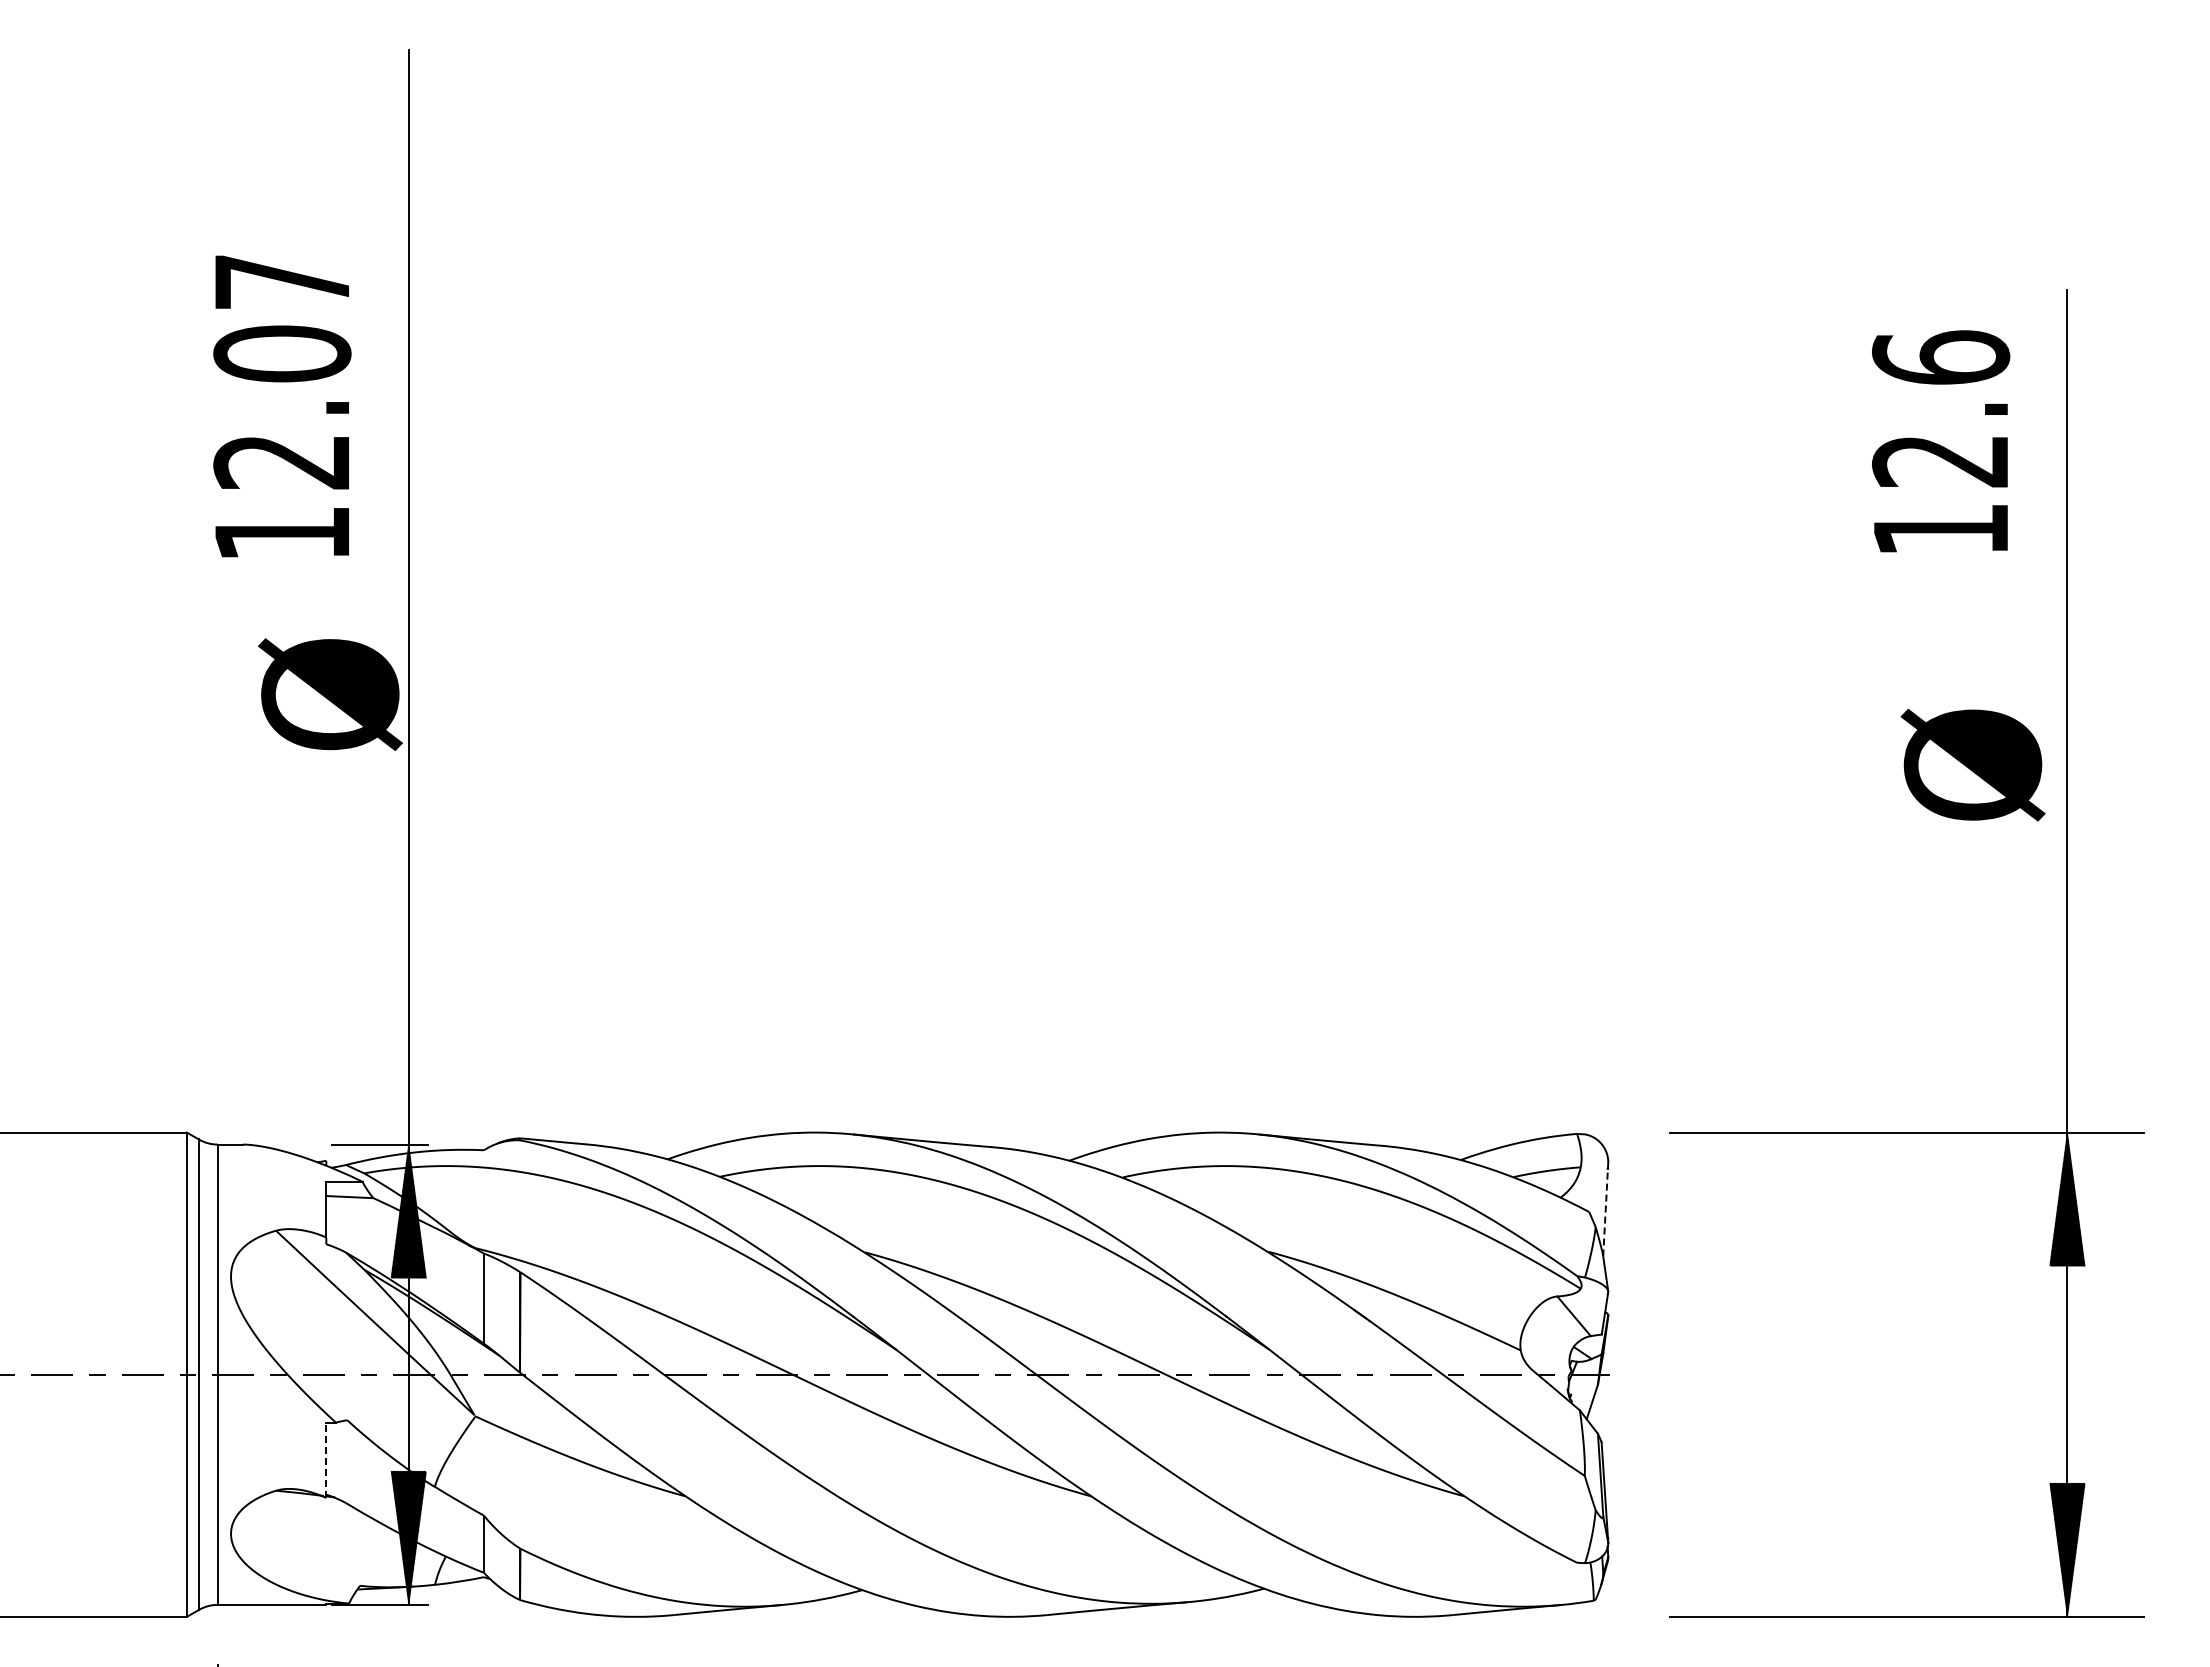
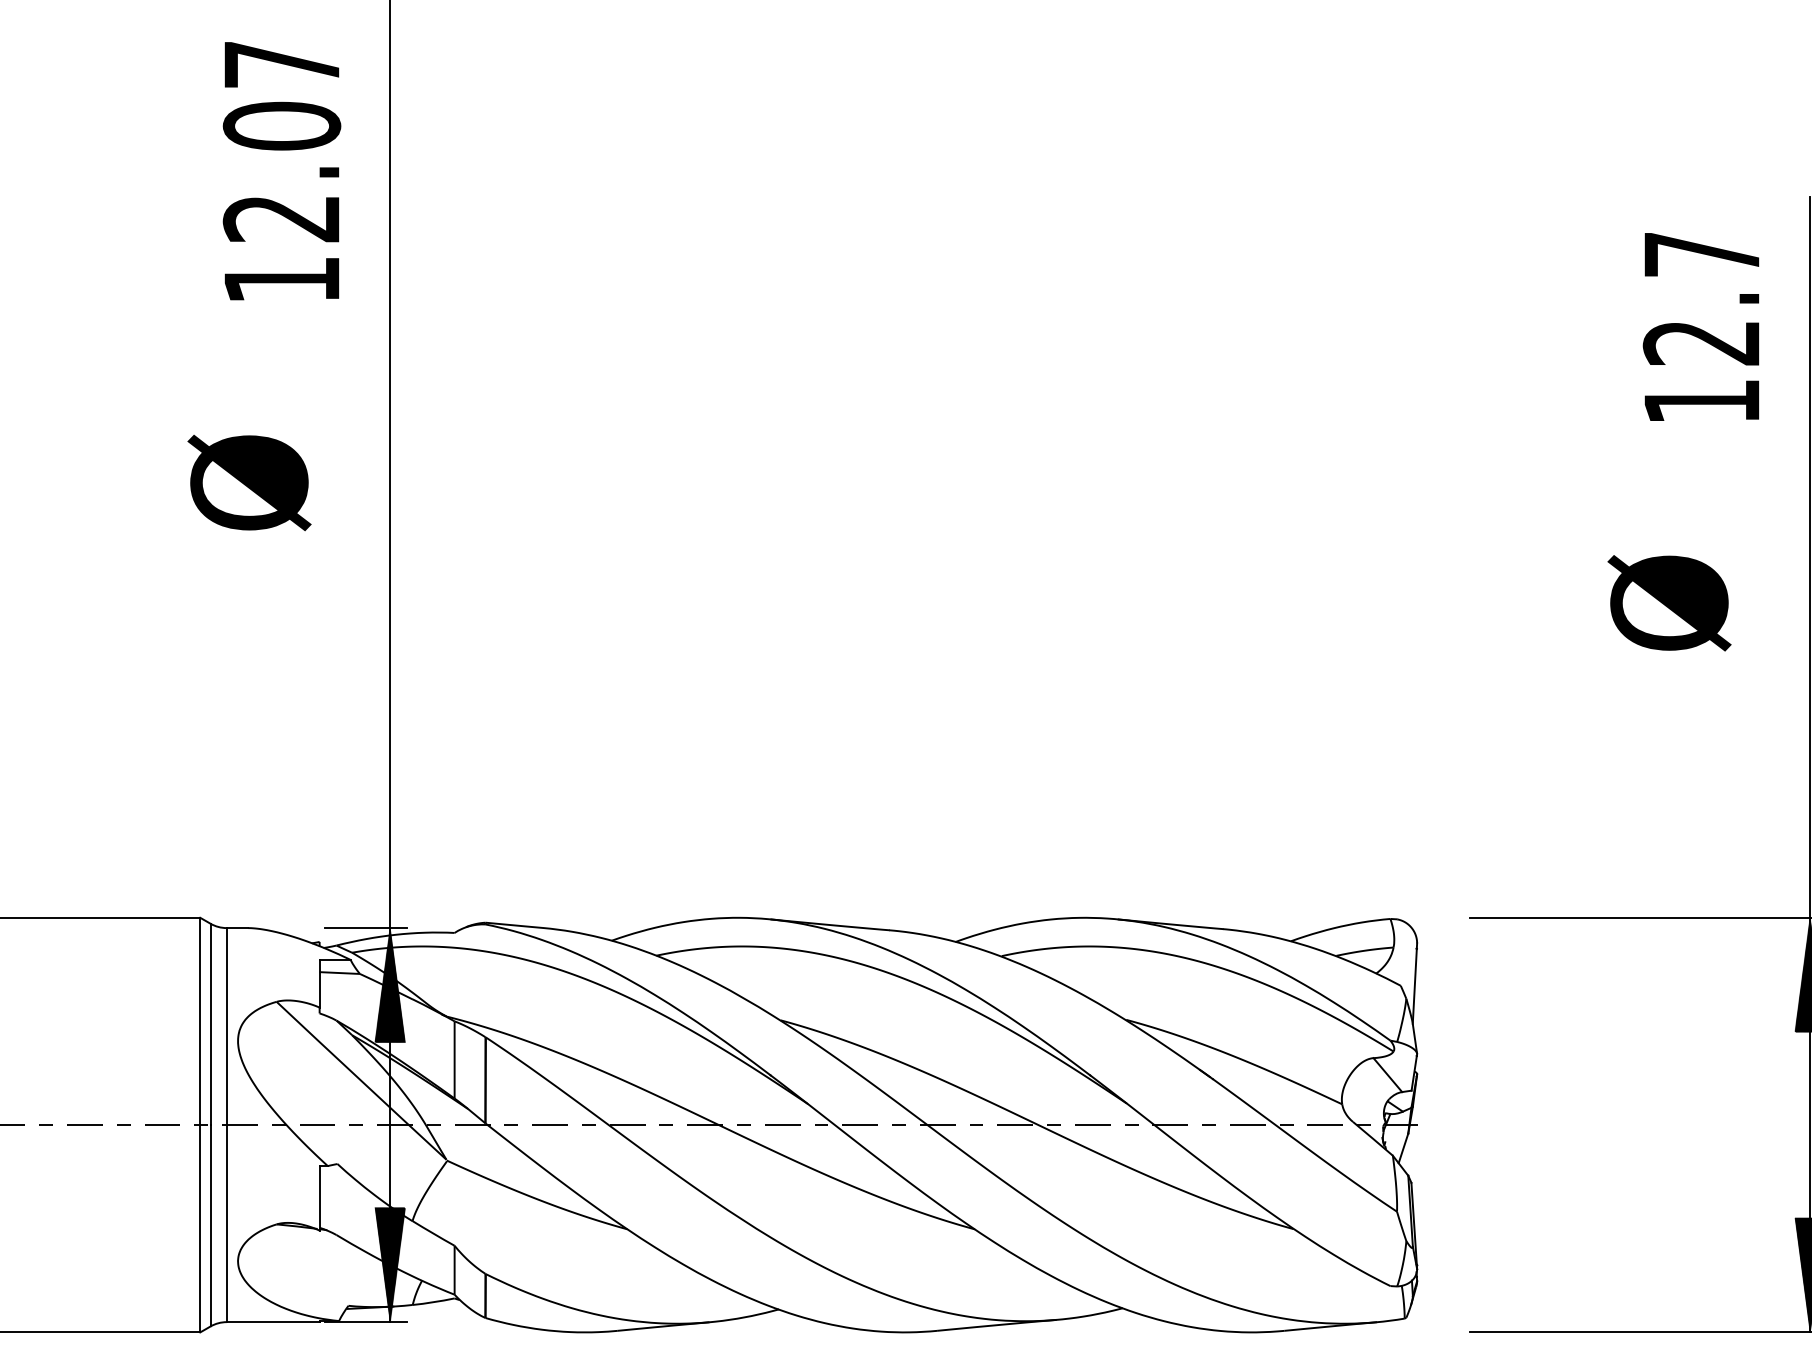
text: (1941, 357) -> (1702, 254), 12.6 -> 12.7
text: (282, 406) -> (282, 171), moved
text: (330, 694) -> (249, 482), moved
text: (1972, 764) -> (1669, 602), moved
line: (1605, 1212) -> (1414, 986), dashed -> solid
line: (326, 1460) -> (319, 1198), dashed -> solid

